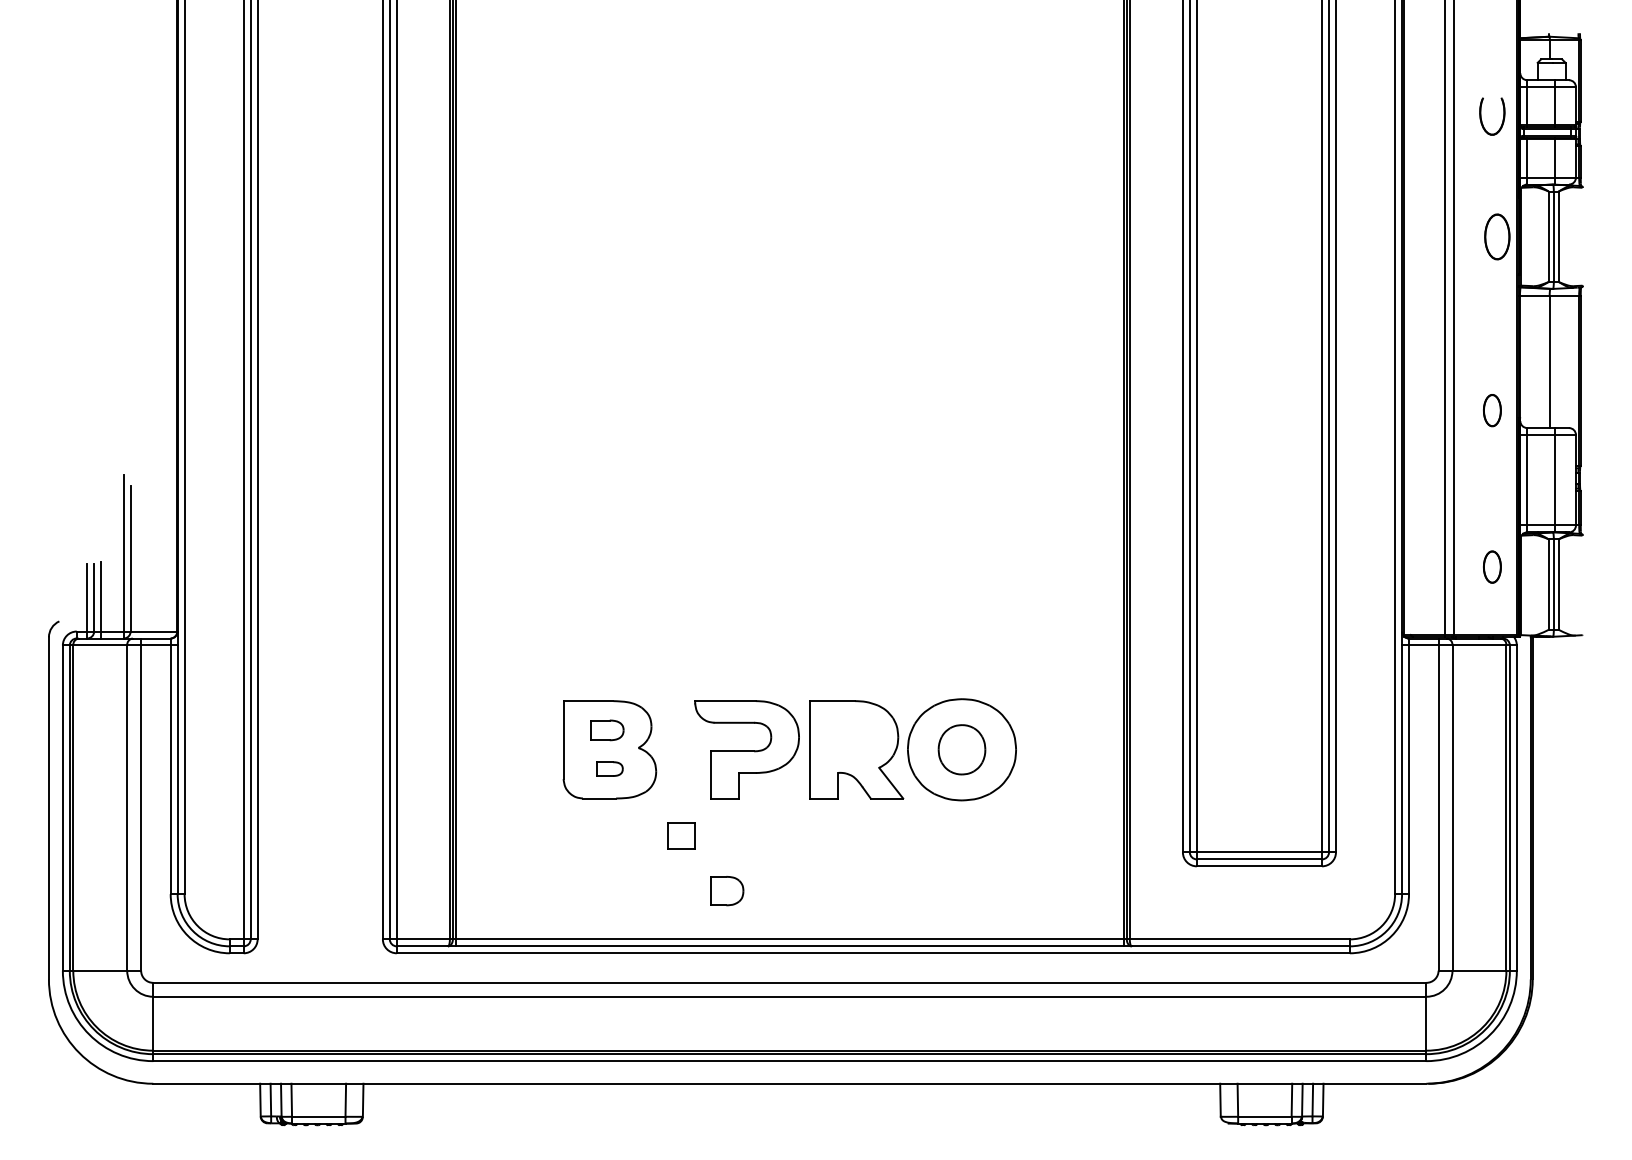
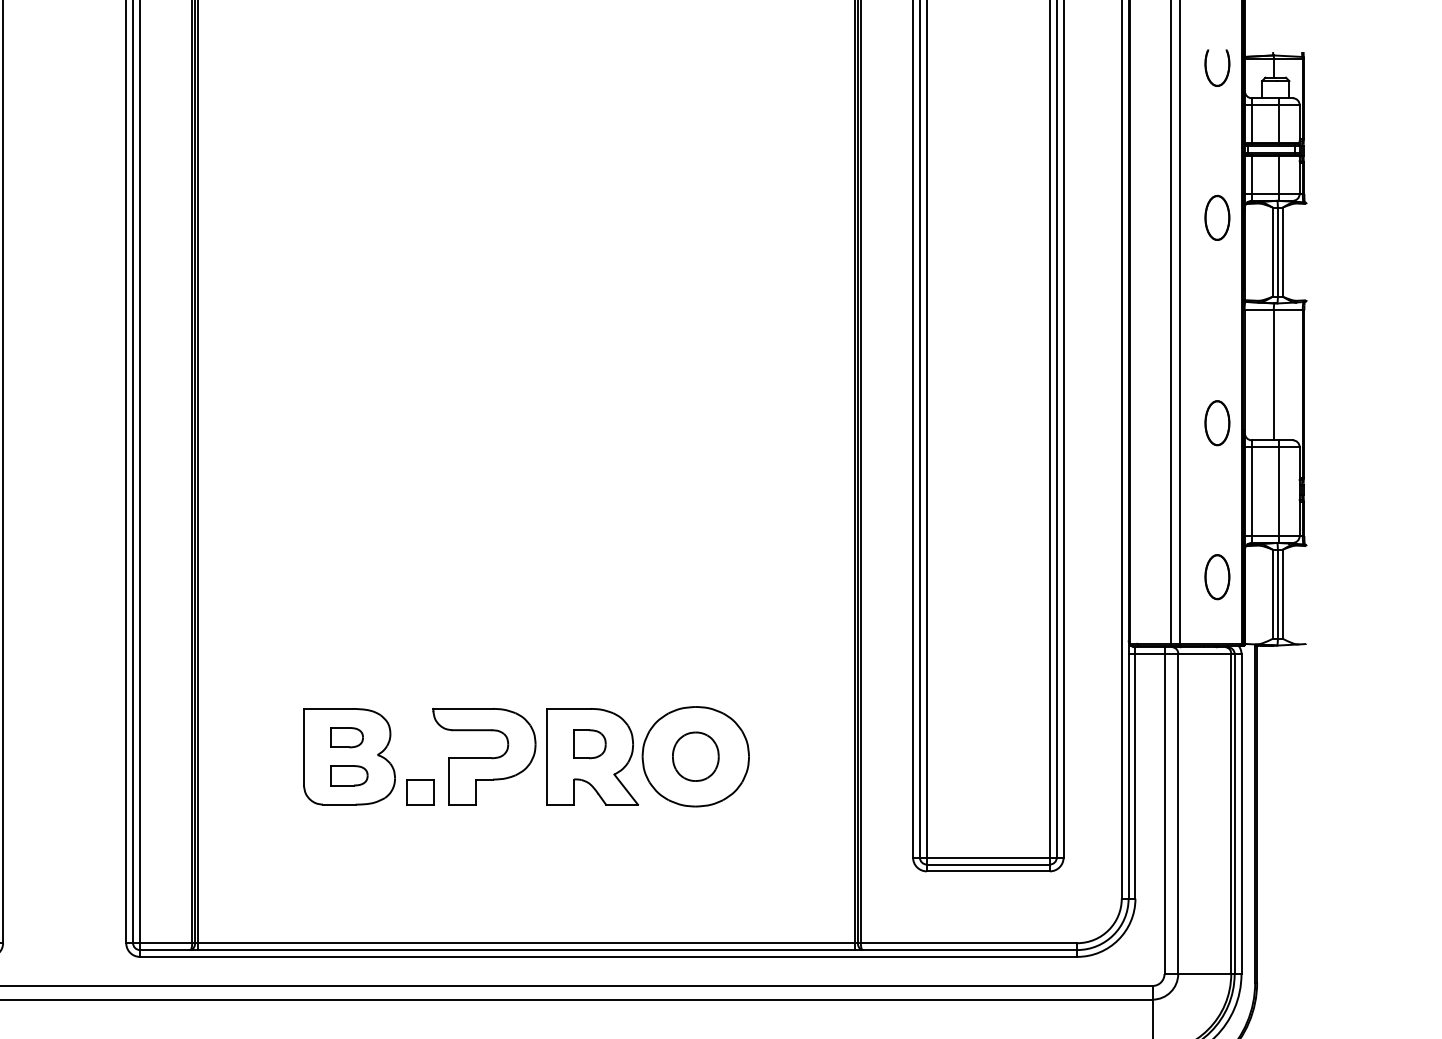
part: (1502, 119) -> (1227, 70), moved
part: (1497, 236) -> (1217, 217), moved
part: (1492, 410) -> (1217, 423), size x1.43
part: (1492, 566) -> (1217, 576), size x1.43
part: (609, 768) -> (349, 775), size x1.43
part: (681, 835) -> (419, 791), moved
part: (727, 891) -> (590, 744), moved

